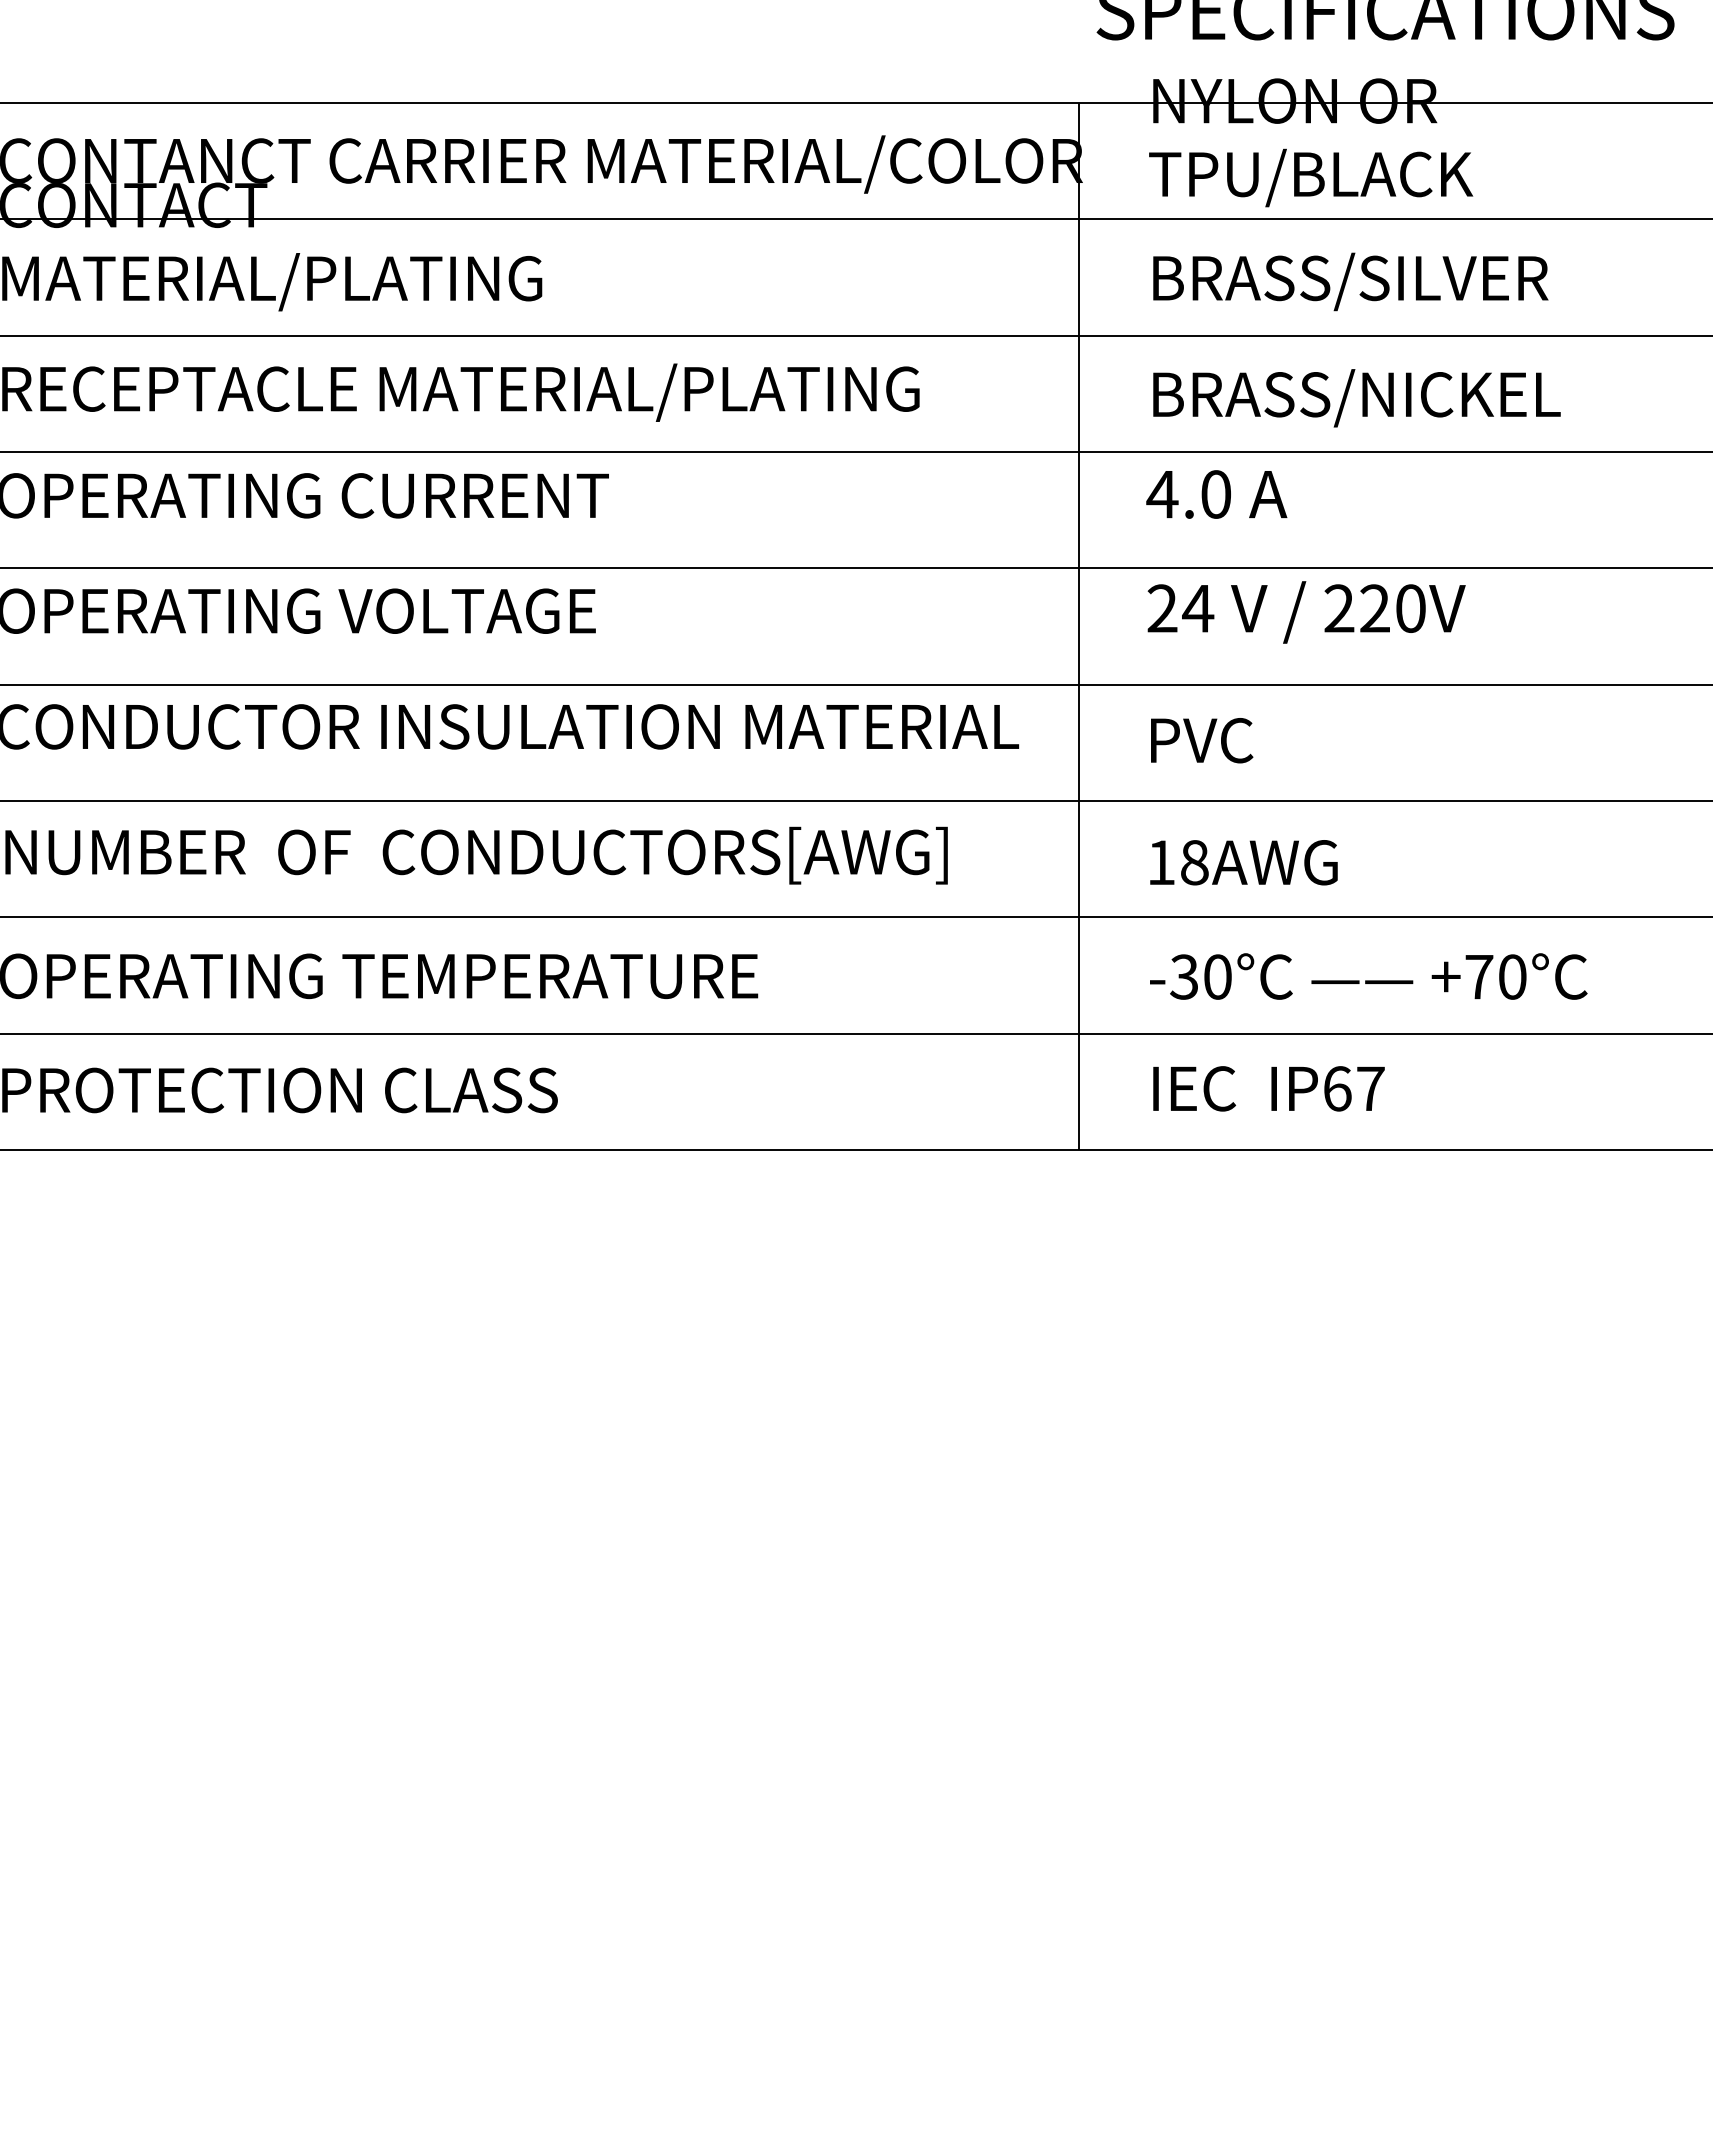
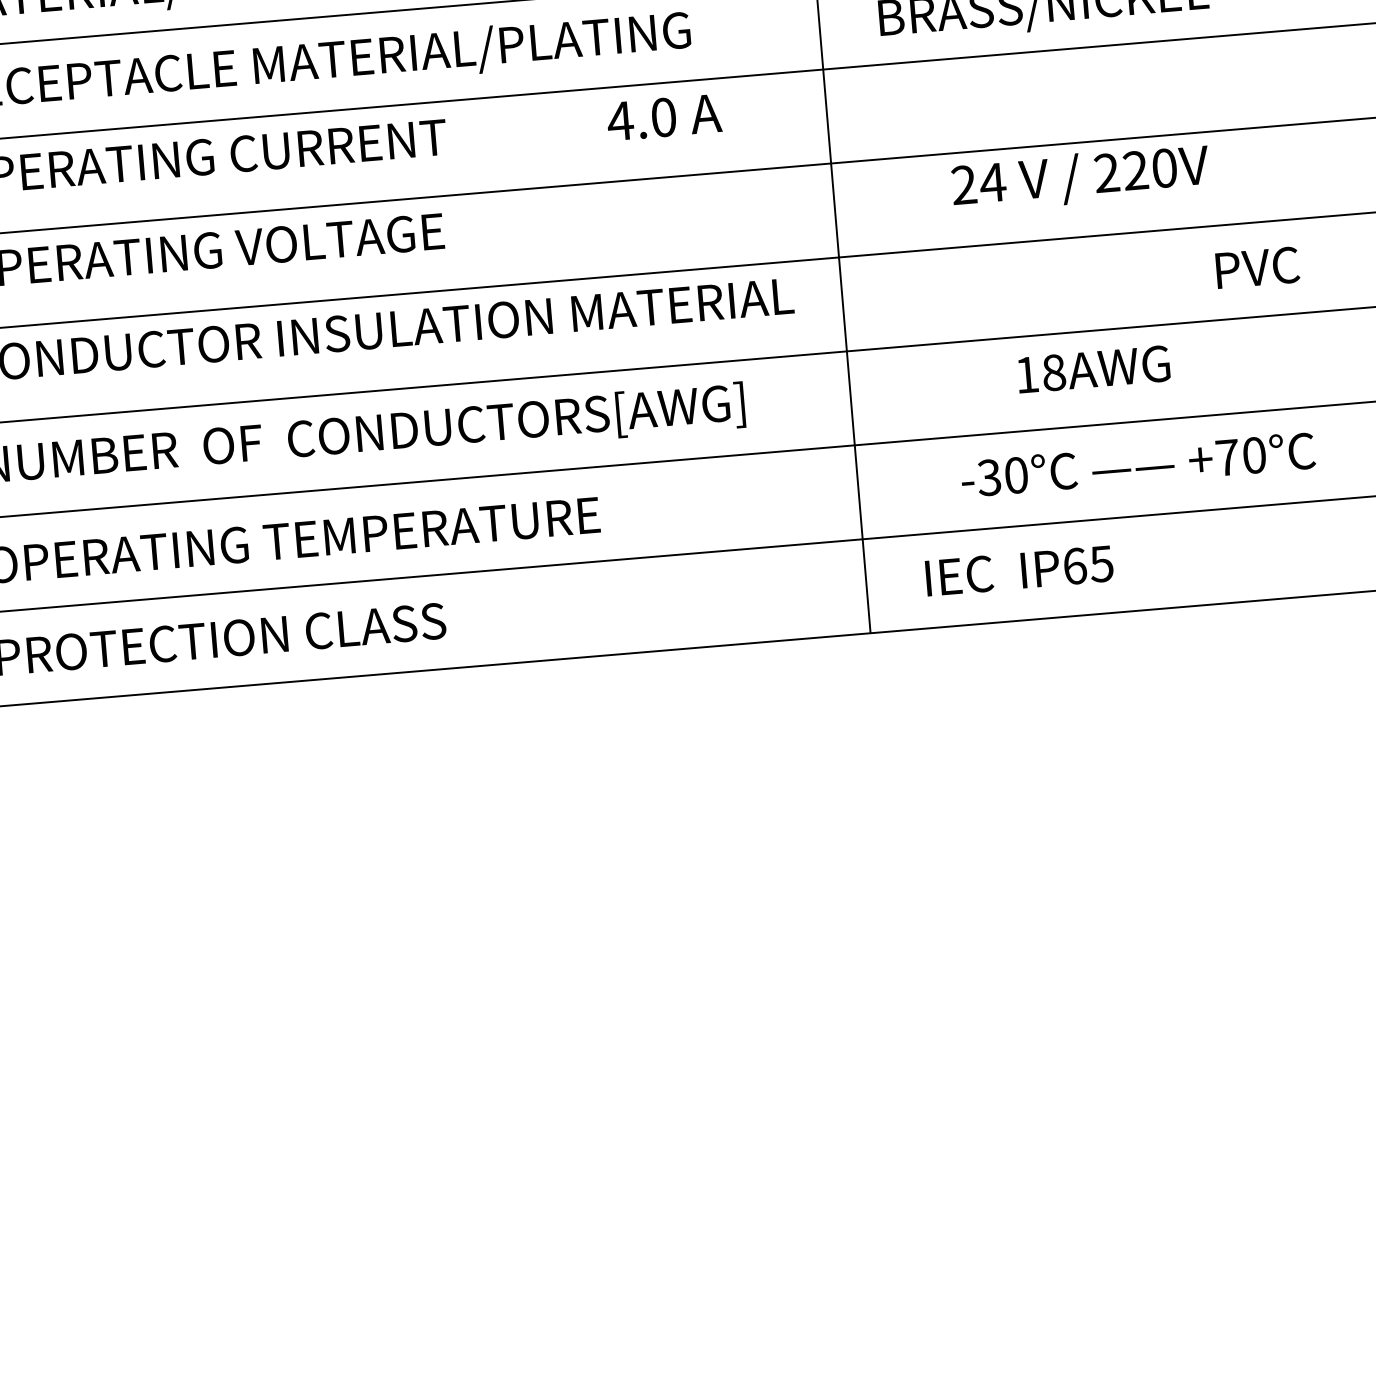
text: (1216, 494) -> (664, 117), moved
text: (1306, 612) -> (1080, 178), moved
text: (1202, 740) -> (1258, 267), moved
text: (1243, 862) -> (1093, 369), moved
text: (1368, 976) -> (1138, 464), moved
text: (1370, 1088) -> (1101, 563), IP67 -> IP65

